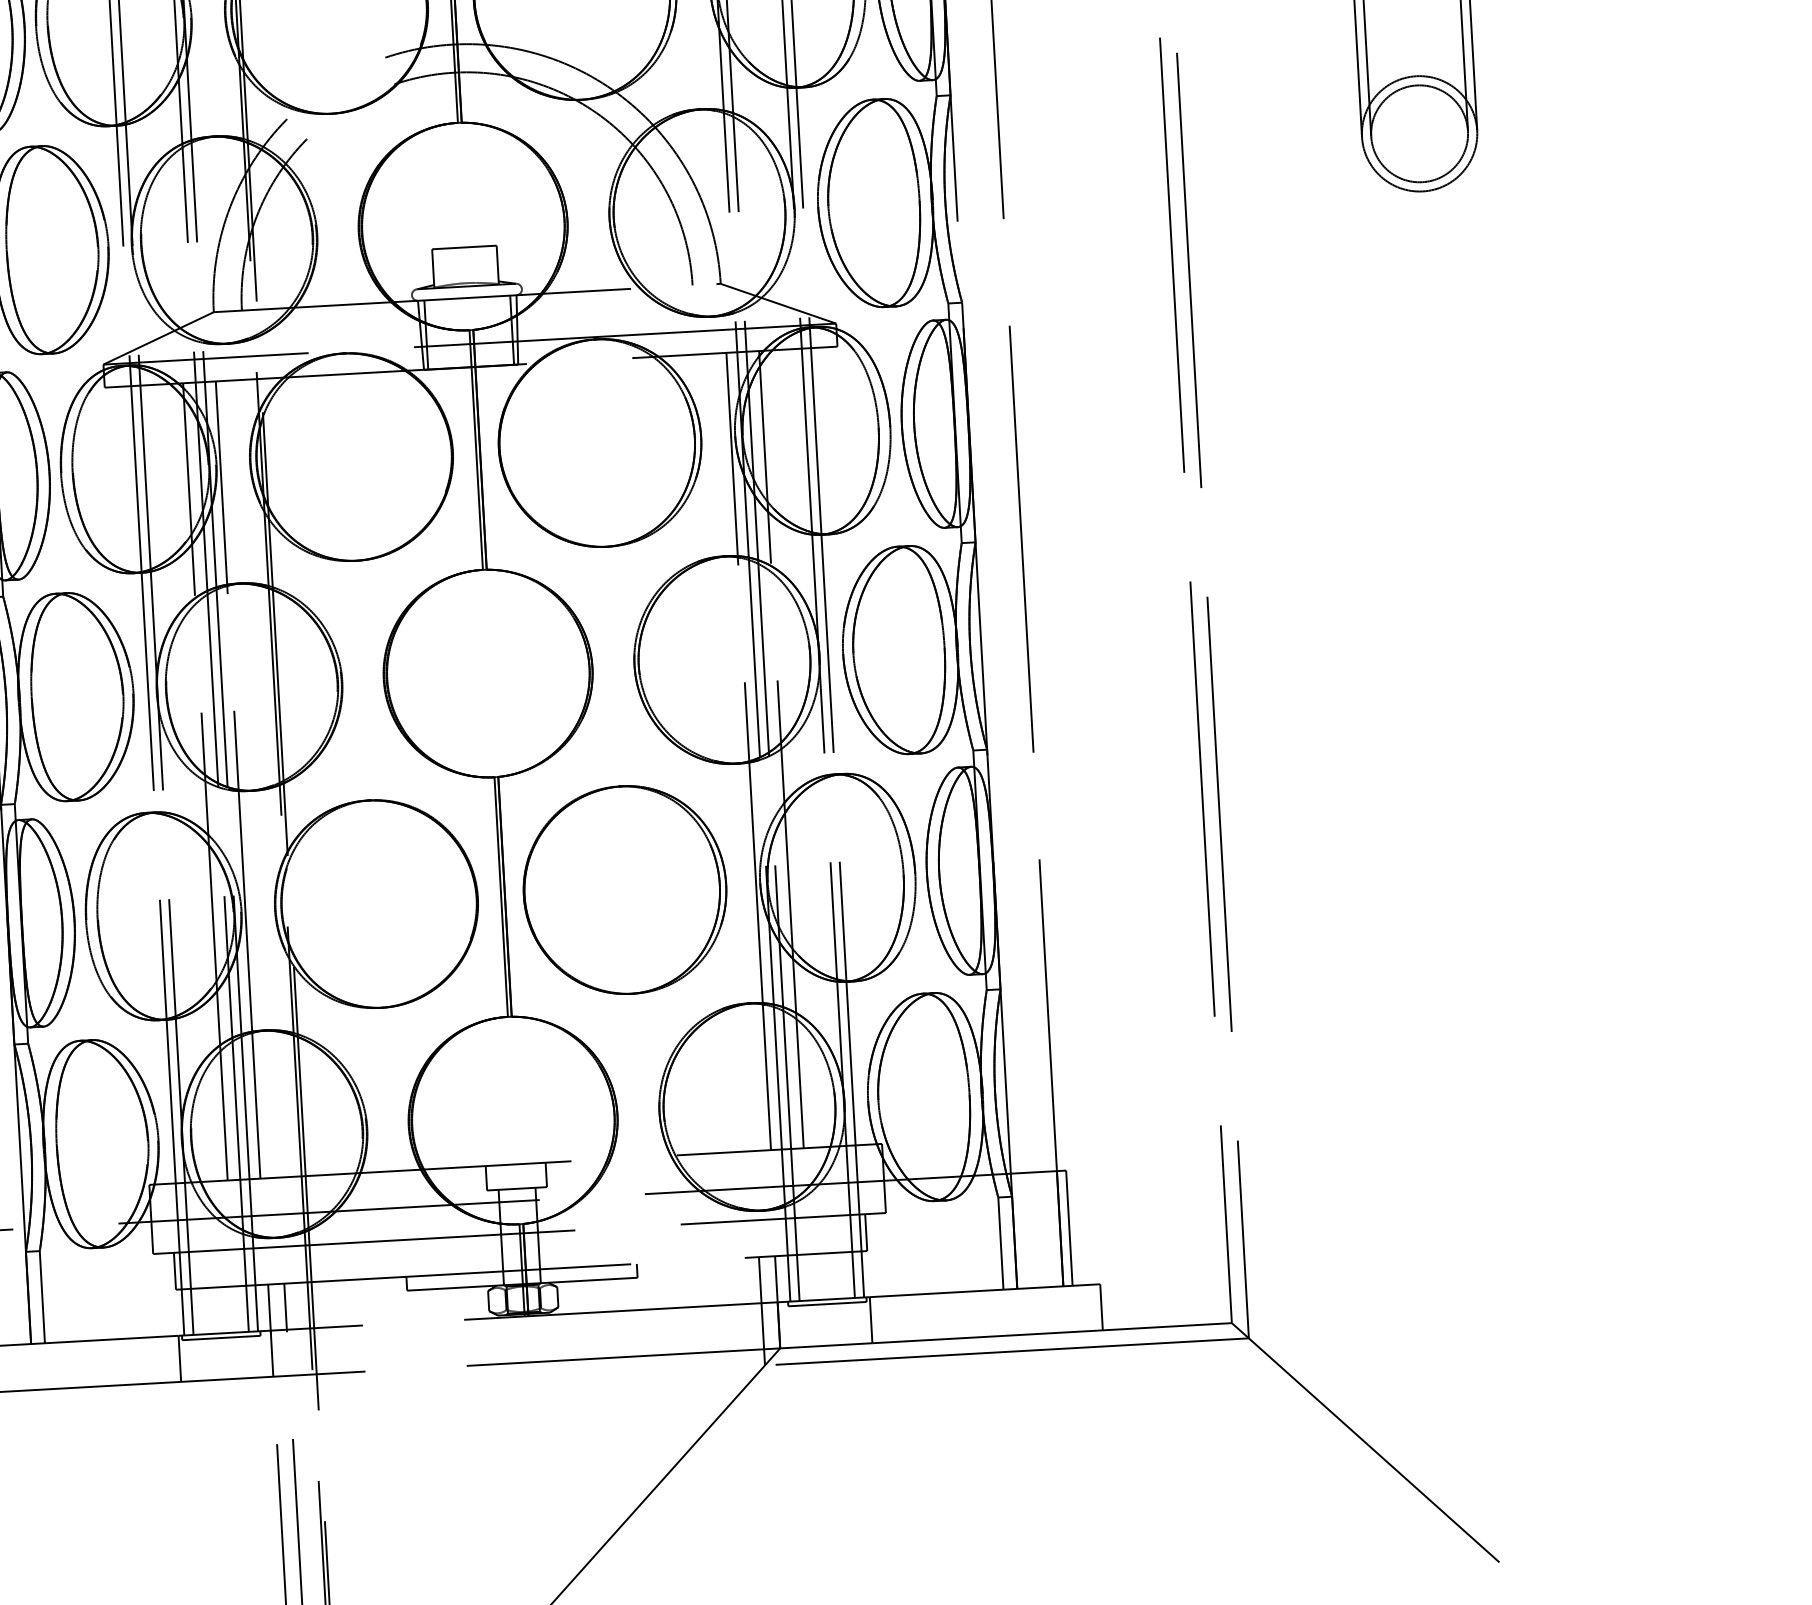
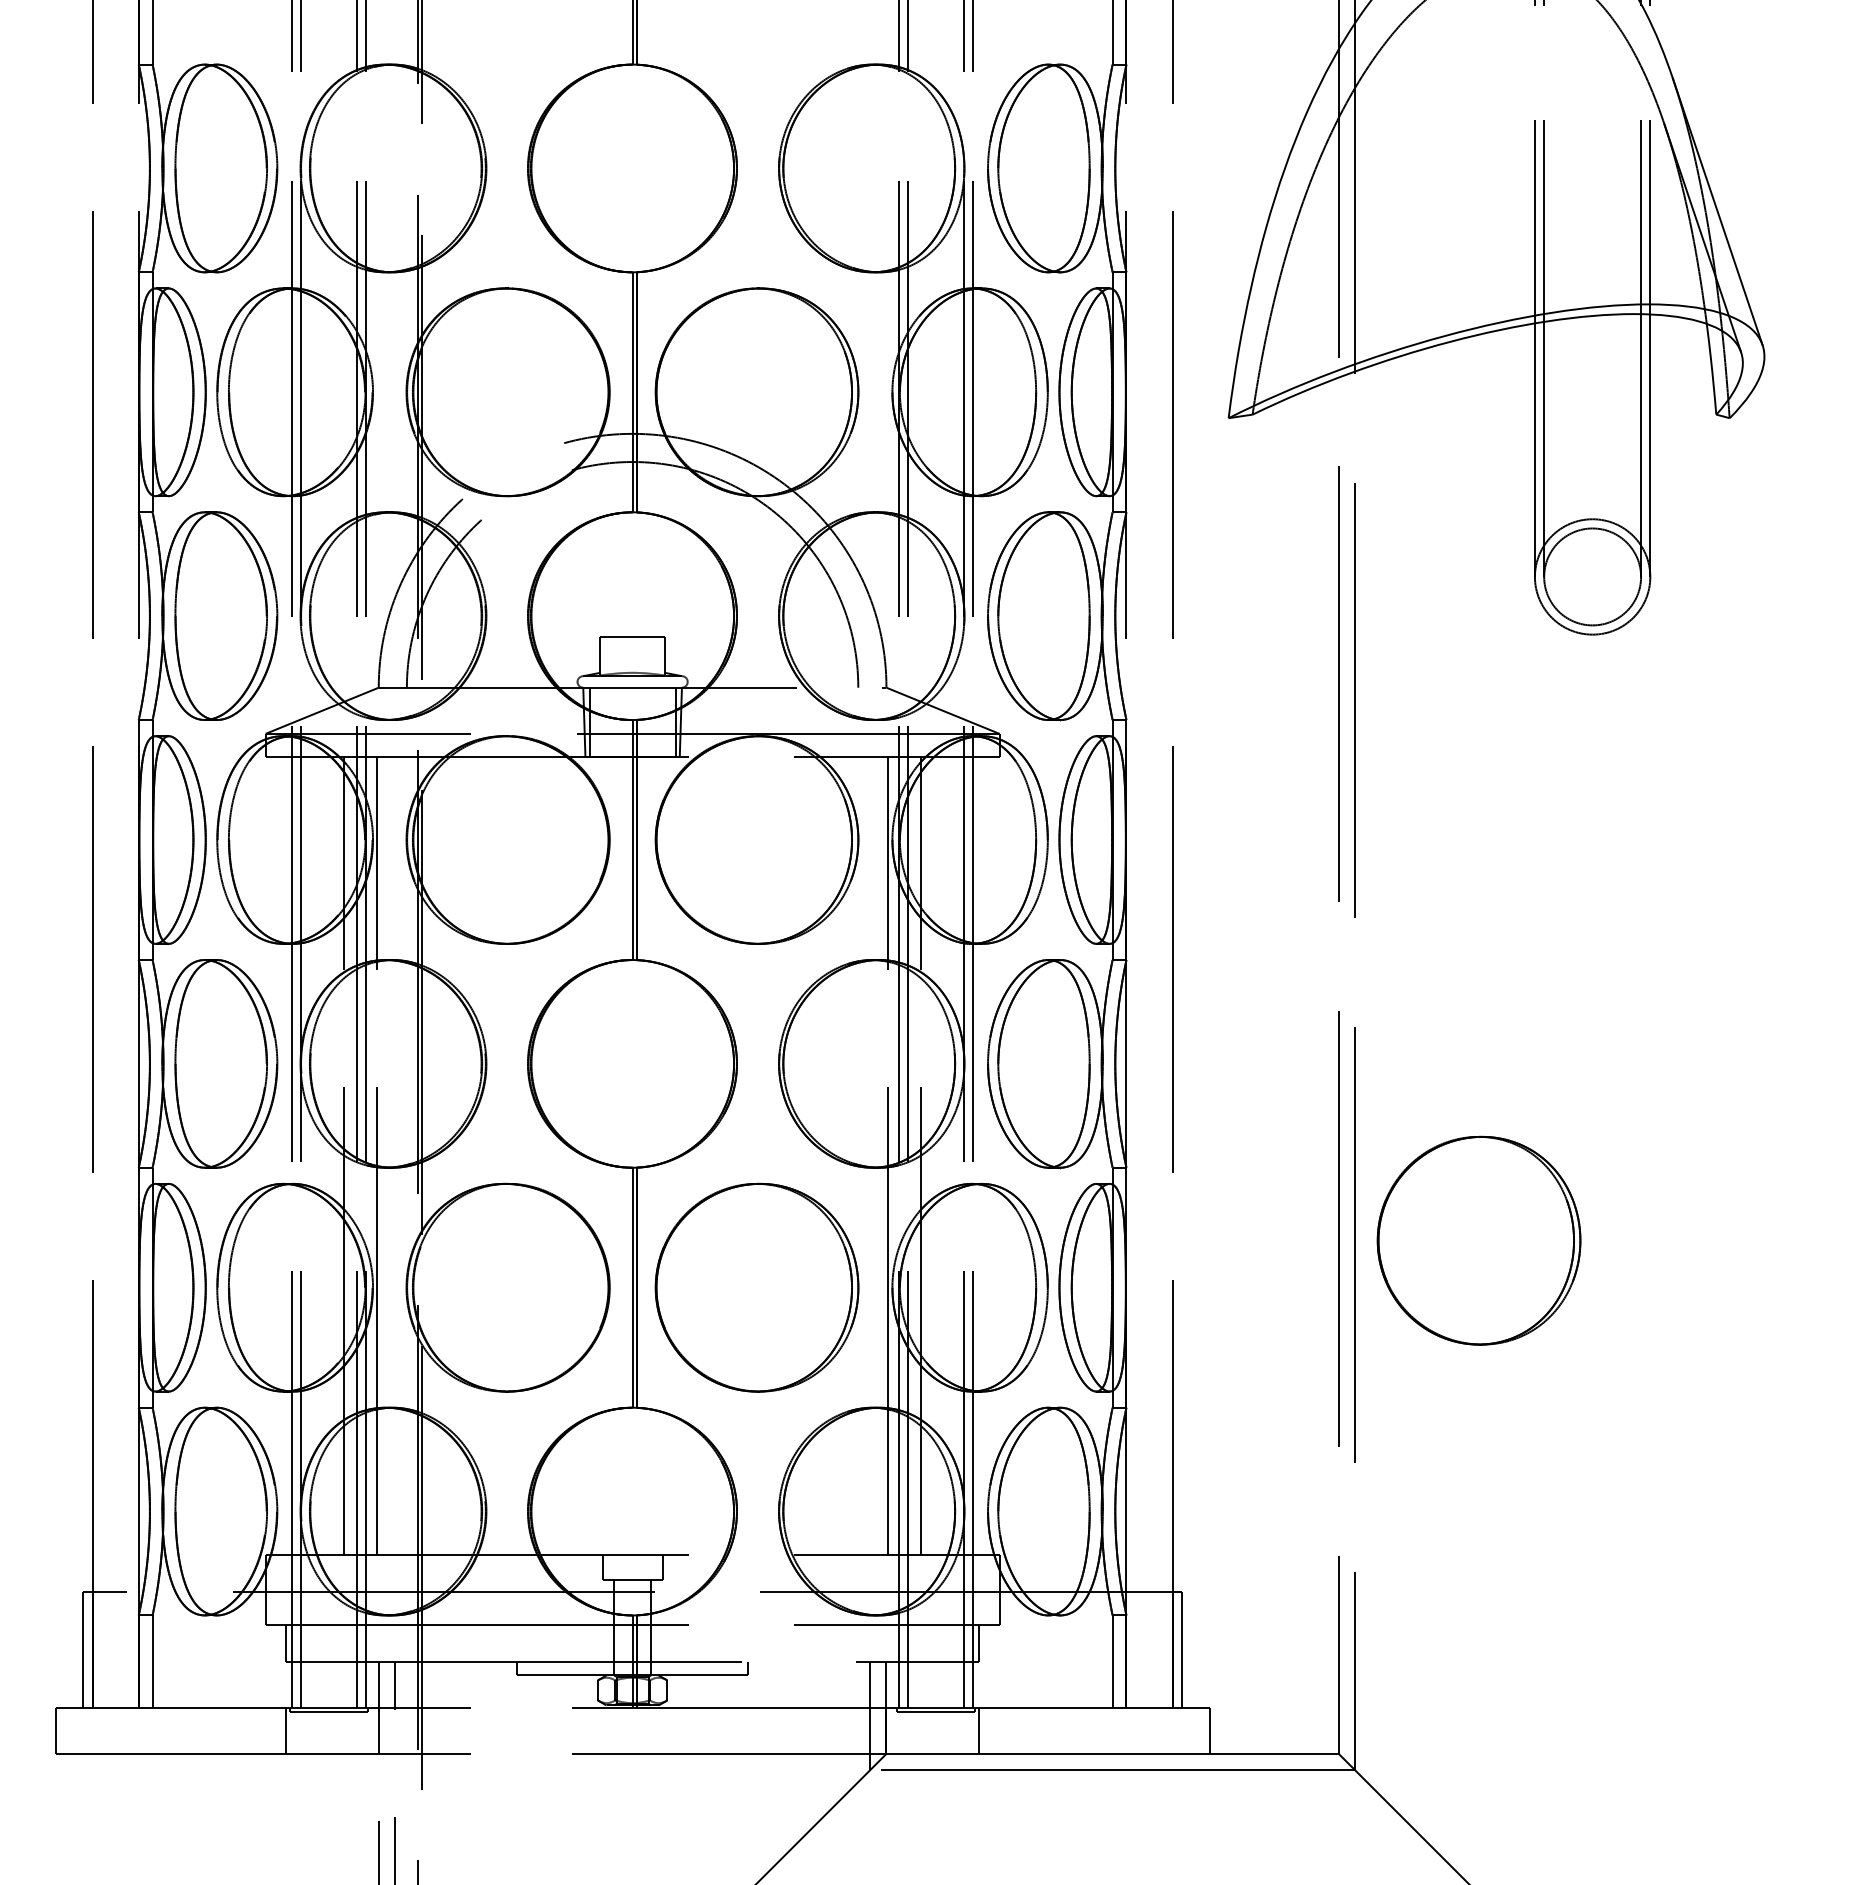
part: (1342, 802) -> (1478, 1240), added

